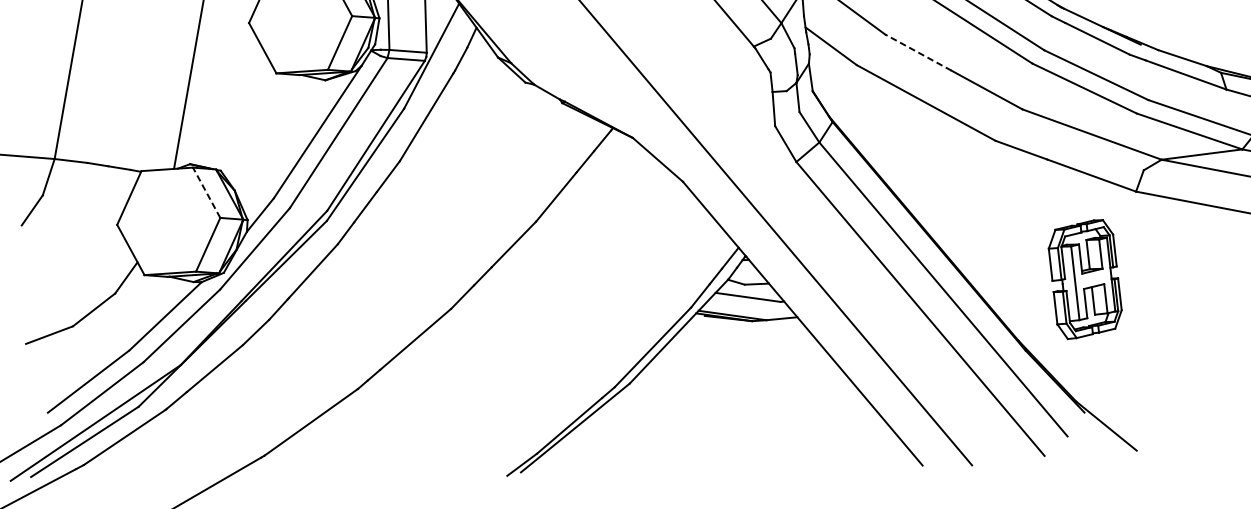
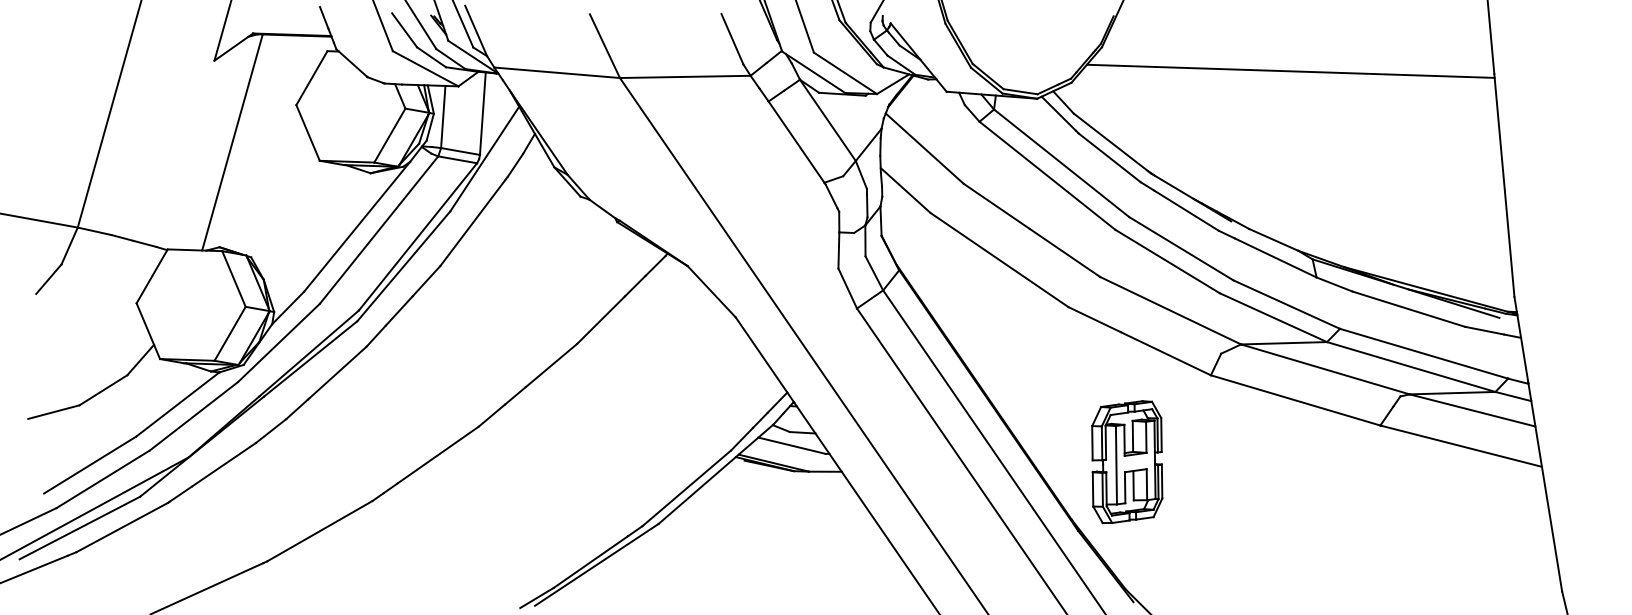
line: (918, 52) -> (996, 206), dashed -> solid
line: (206, 192) -> (233, 278), dashed -> solid
part: (1085, 279) -> (1127, 462), moved

